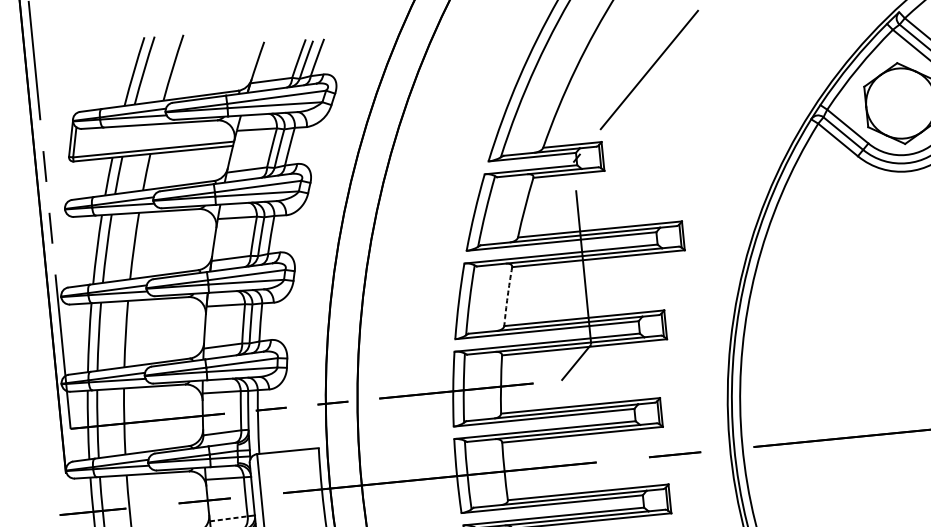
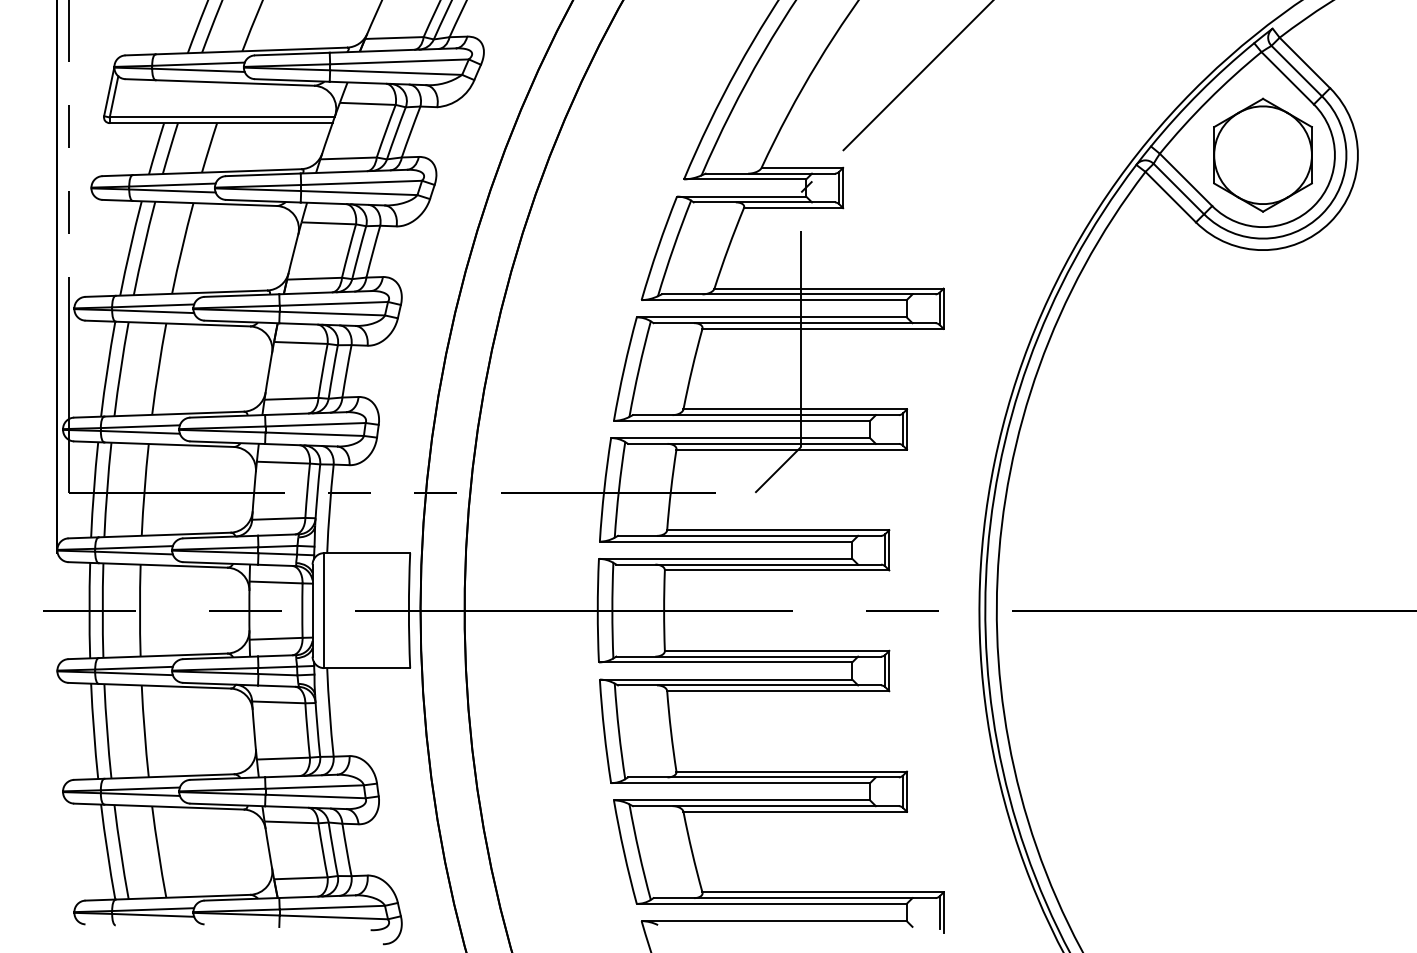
arc: (507, 296) -> (692, 368), dashed -> solid
line: (229, 518) -> (276, 638), dashed -> solid

